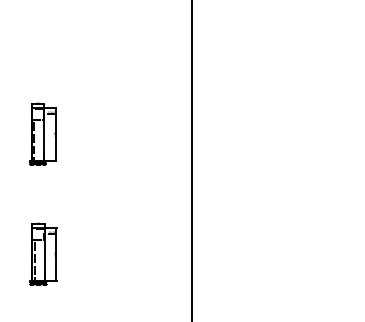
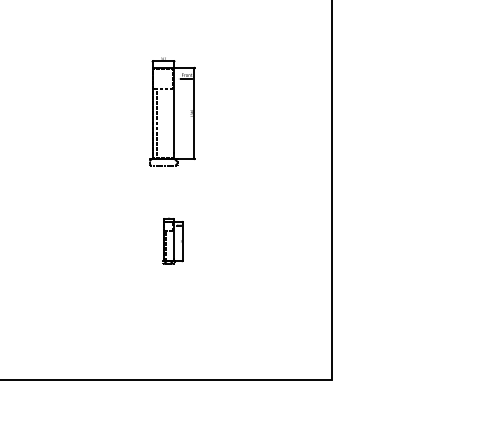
part: (42, 133) -> (171, 111), size x1.6
part: (43, 253) -> (172, 240), size x0.7

